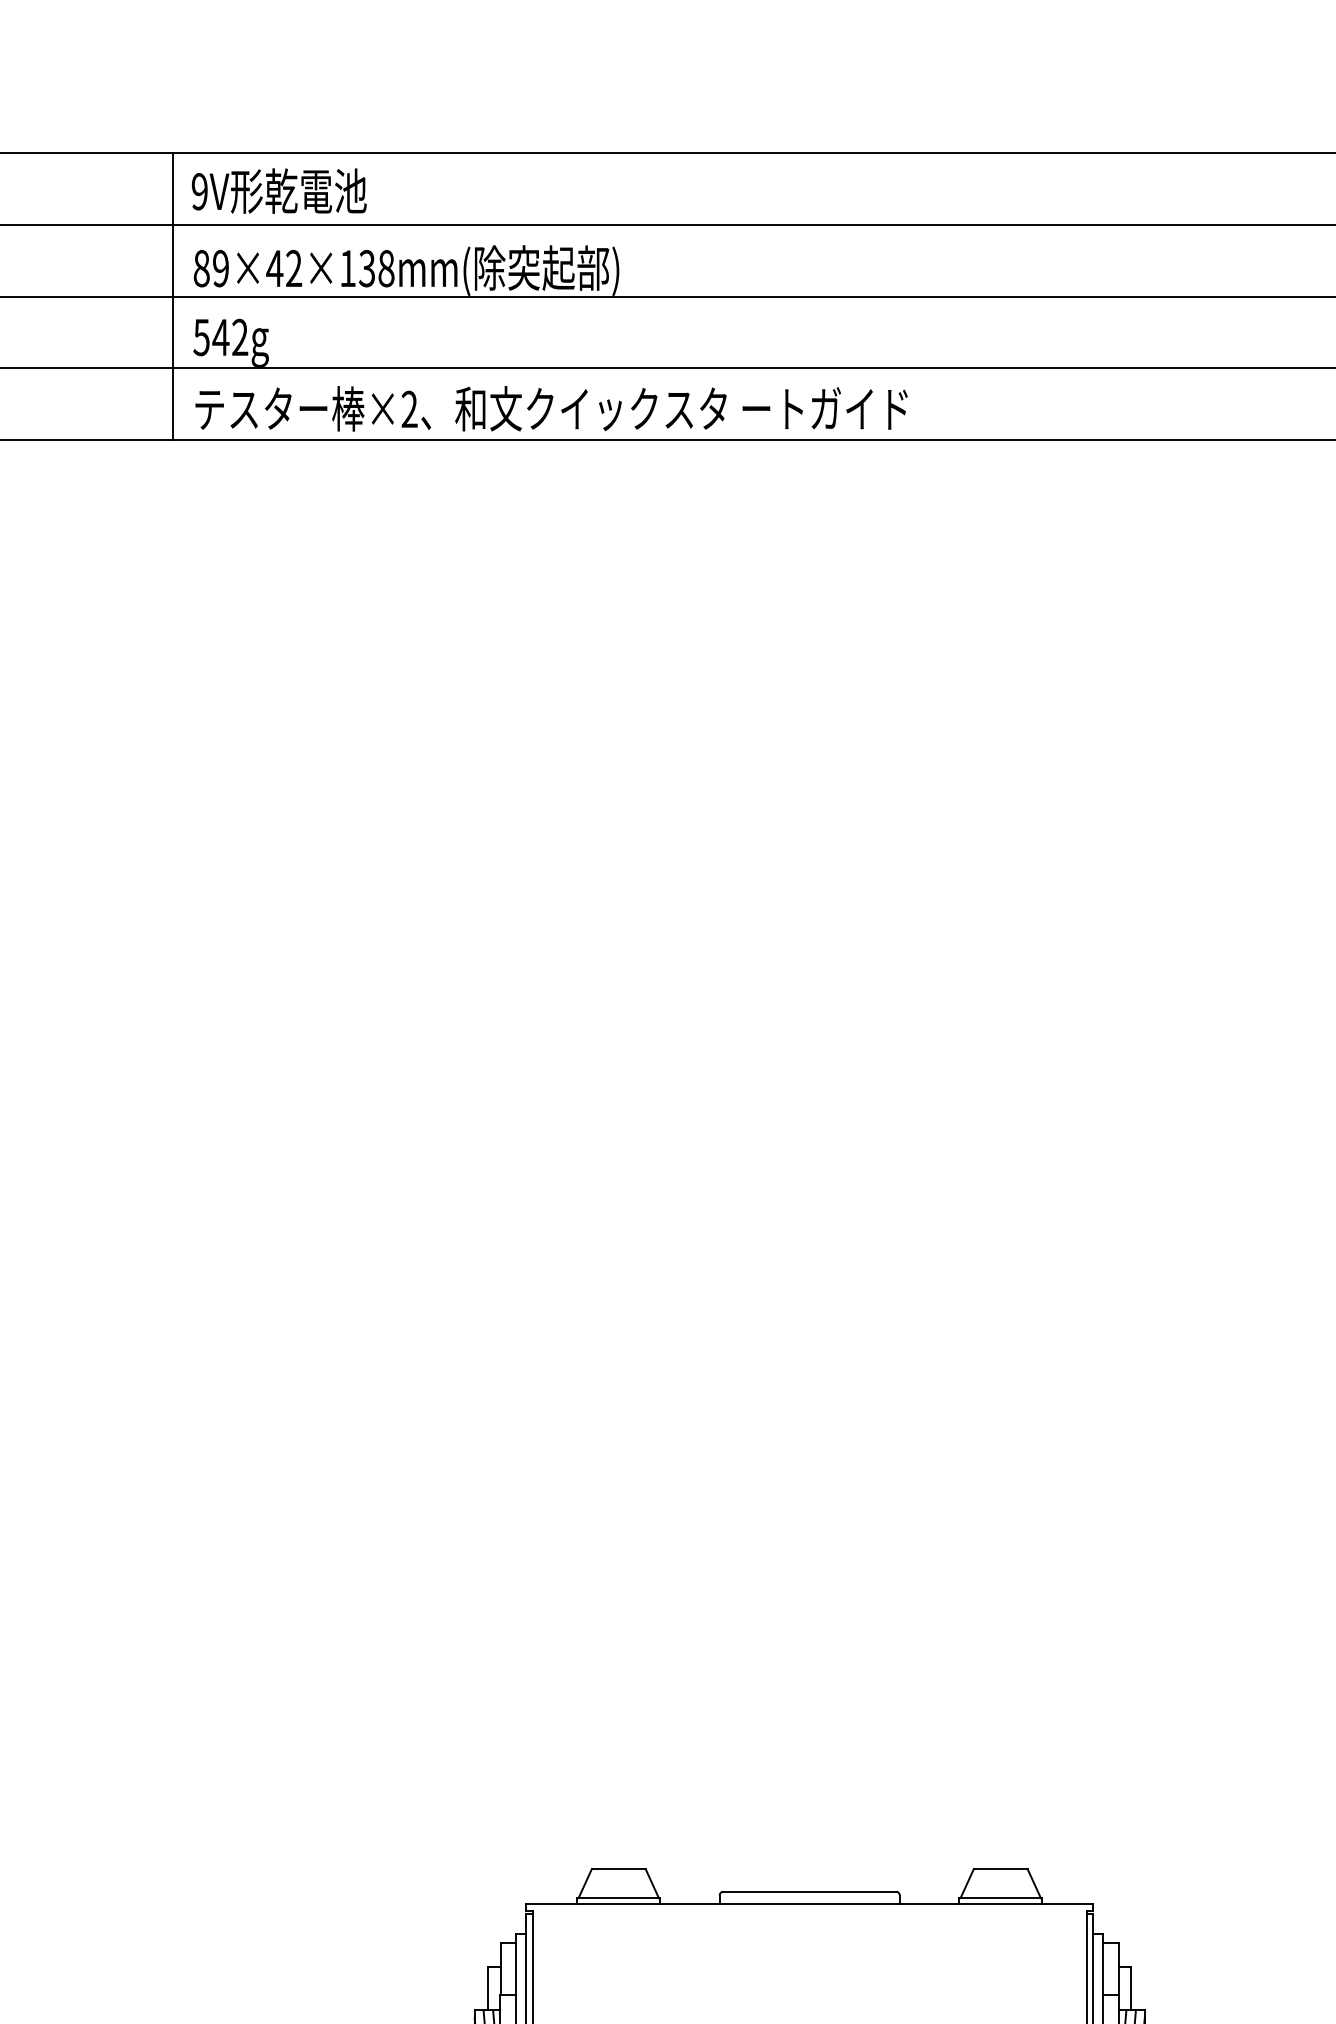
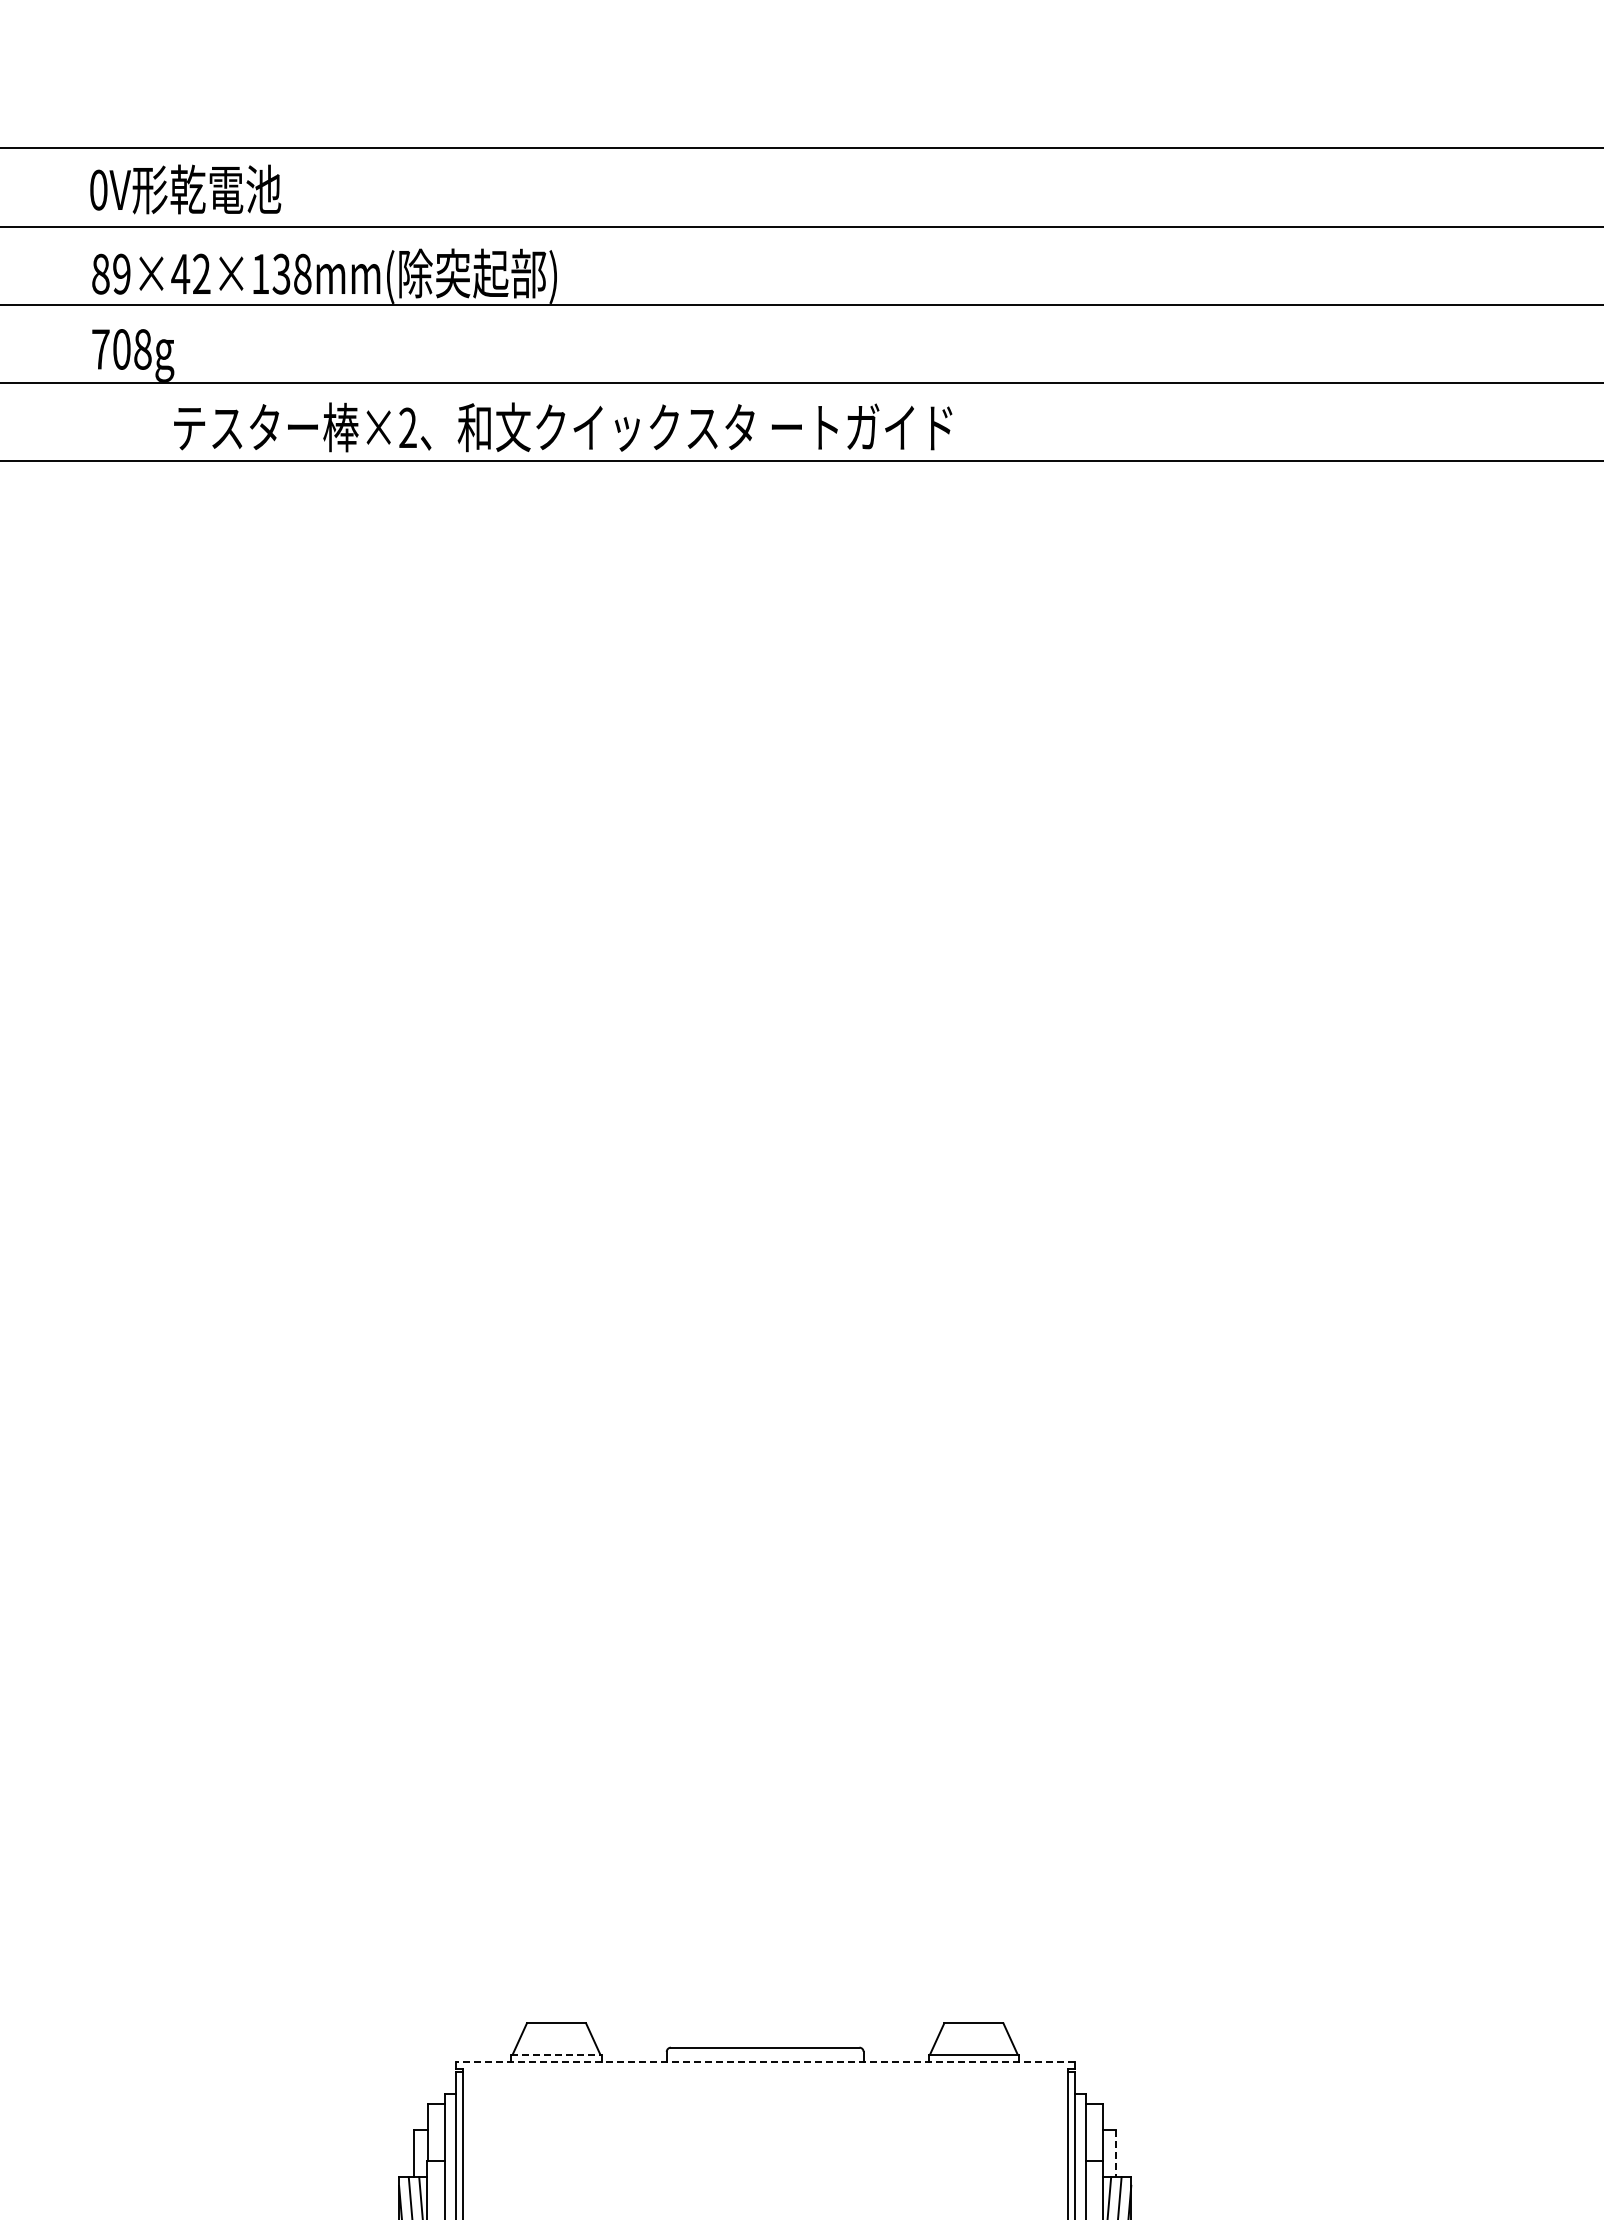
text: (199, 191) -> (98, 189), 9V -> 0V
line: (173, 296) -> (69, 304), removed
text: (220, 337) -> (121, 349), 542g -> 708g
text: (551, 408) -> (563, 427), moved
line: (619, 1897) -> (557, 2054), solid -> dashed
line: (810, 1904) -> (765, 2061), solid -> dashed
line: (1131, 1989) -> (1116, 2154), solid -> dashed

